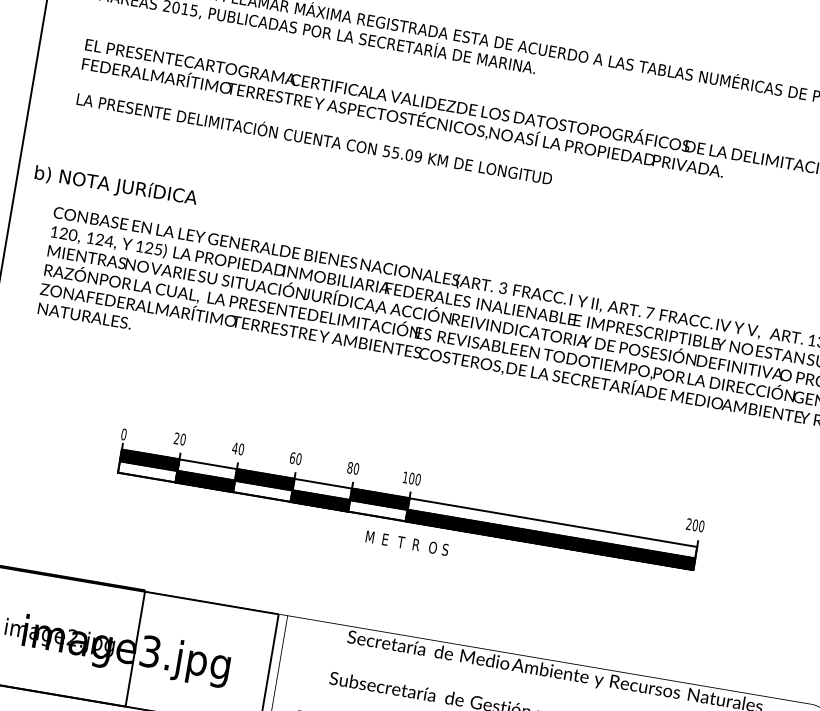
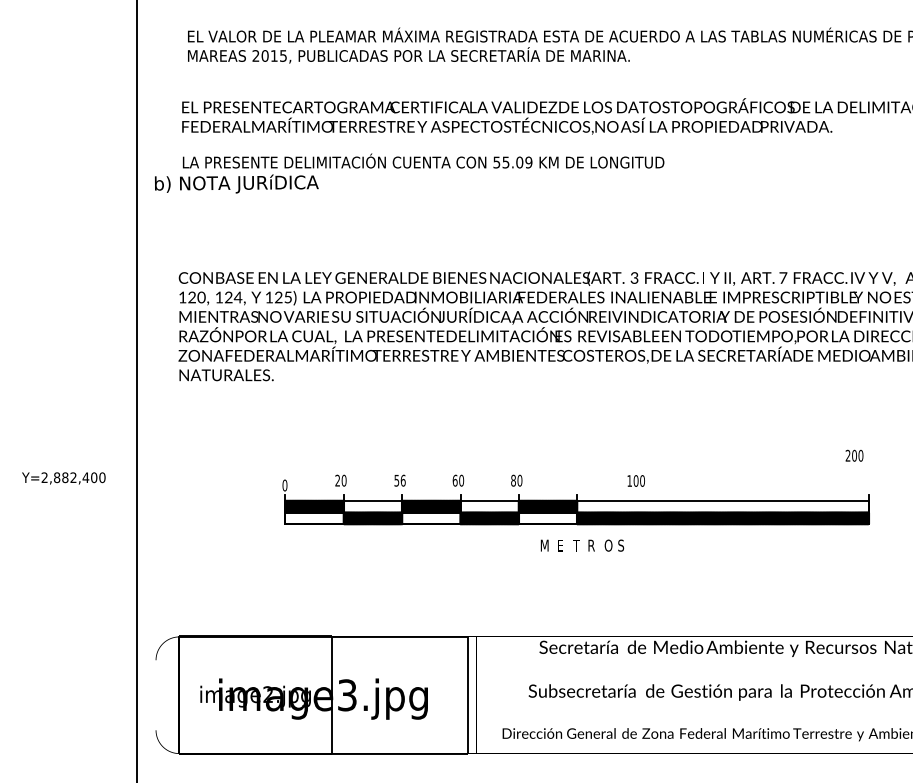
text: (115, 185) -> (236, 183), moved
text: (237, 448) -> (399, 480), 40 -> 56
text: (411, 477) -> (635, 480), moved
text: (695, 525) -> (854, 455), moved

